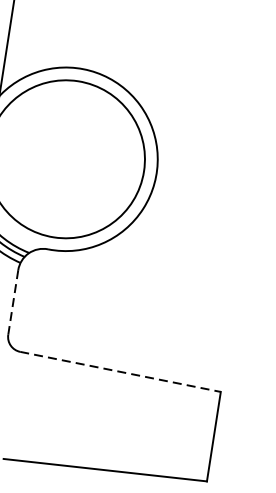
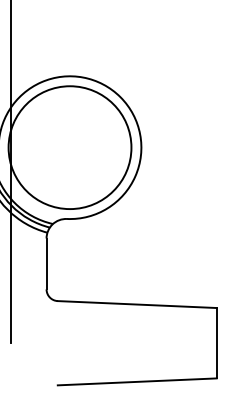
line: (13, 303) -> (46, 264), dashed -> solid
line: (120, 371) -> (137, 304), dashed -> solid

